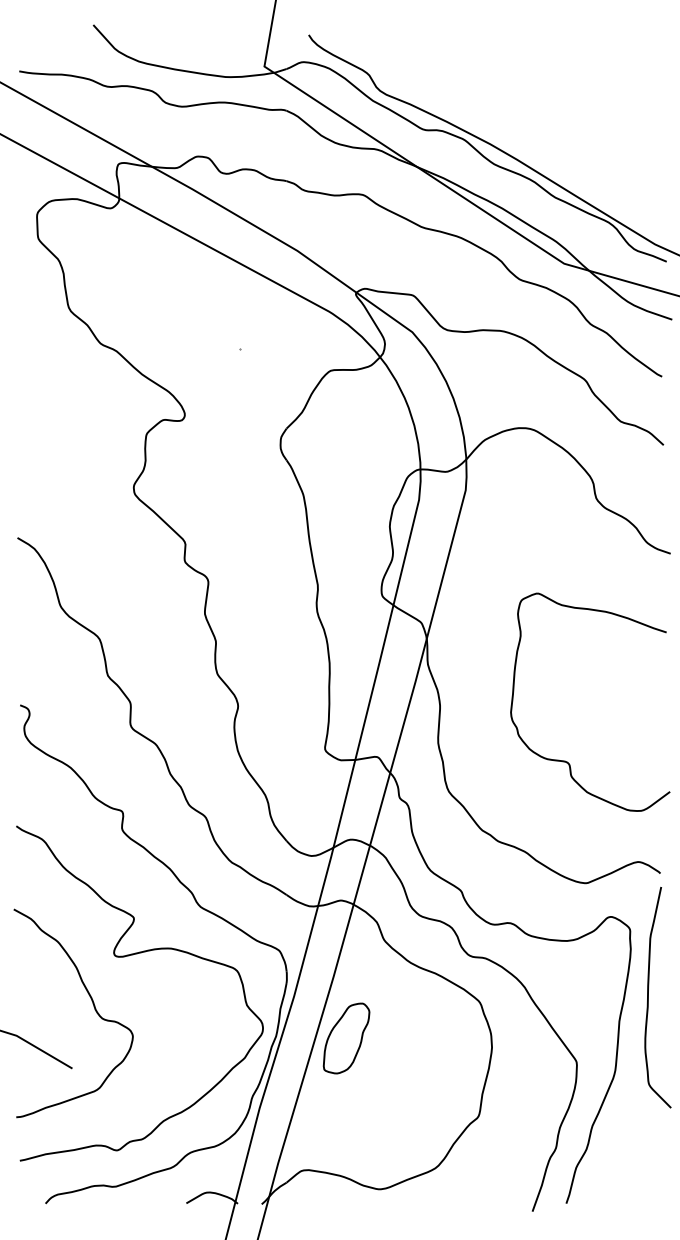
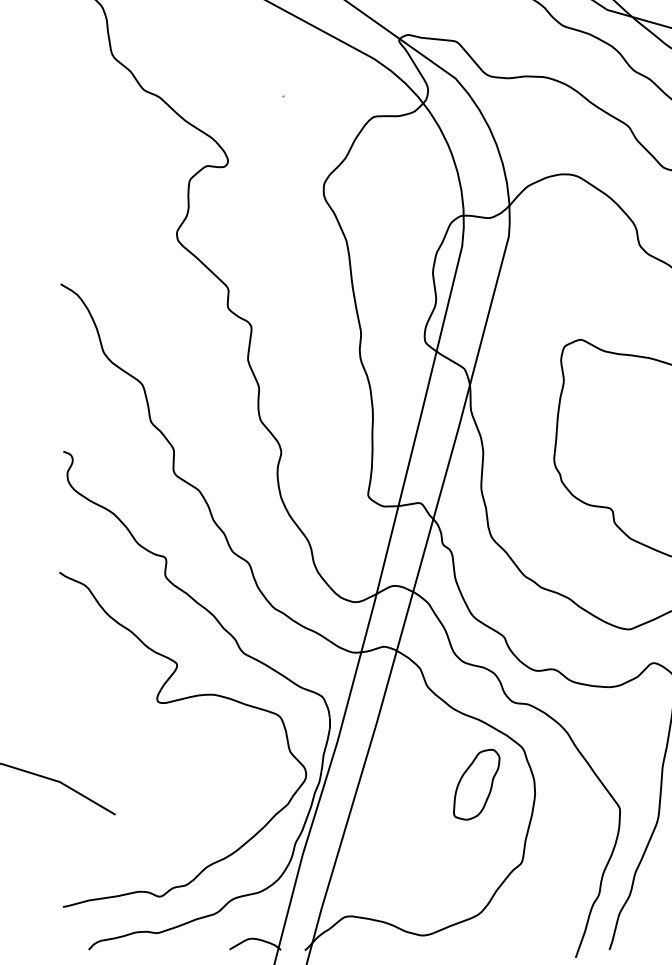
curve: (93, 1007) -> (136, 753), removed
part: (346, 1038) -> (476, 784), moved

